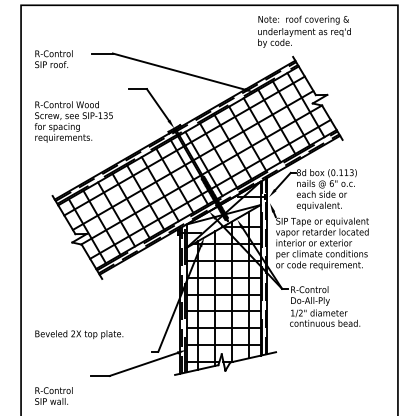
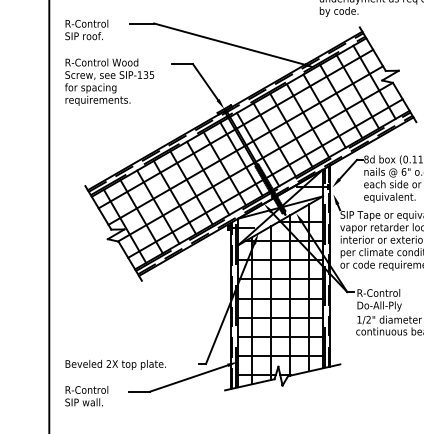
text: (73, 121) -> (109, 81), moved
text: (79, 334) -> (116, 364), moved
text: (53, 395) -> (86, 395), moved

